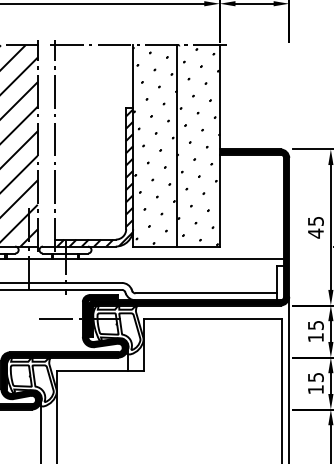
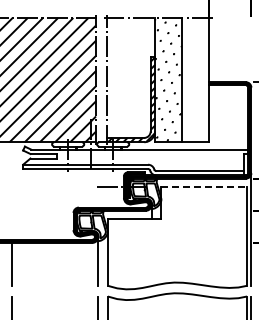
hatch: (197, 145) -> (194, 79), removed
line: (213, 319) -> (204, 187), solid -> dashed

